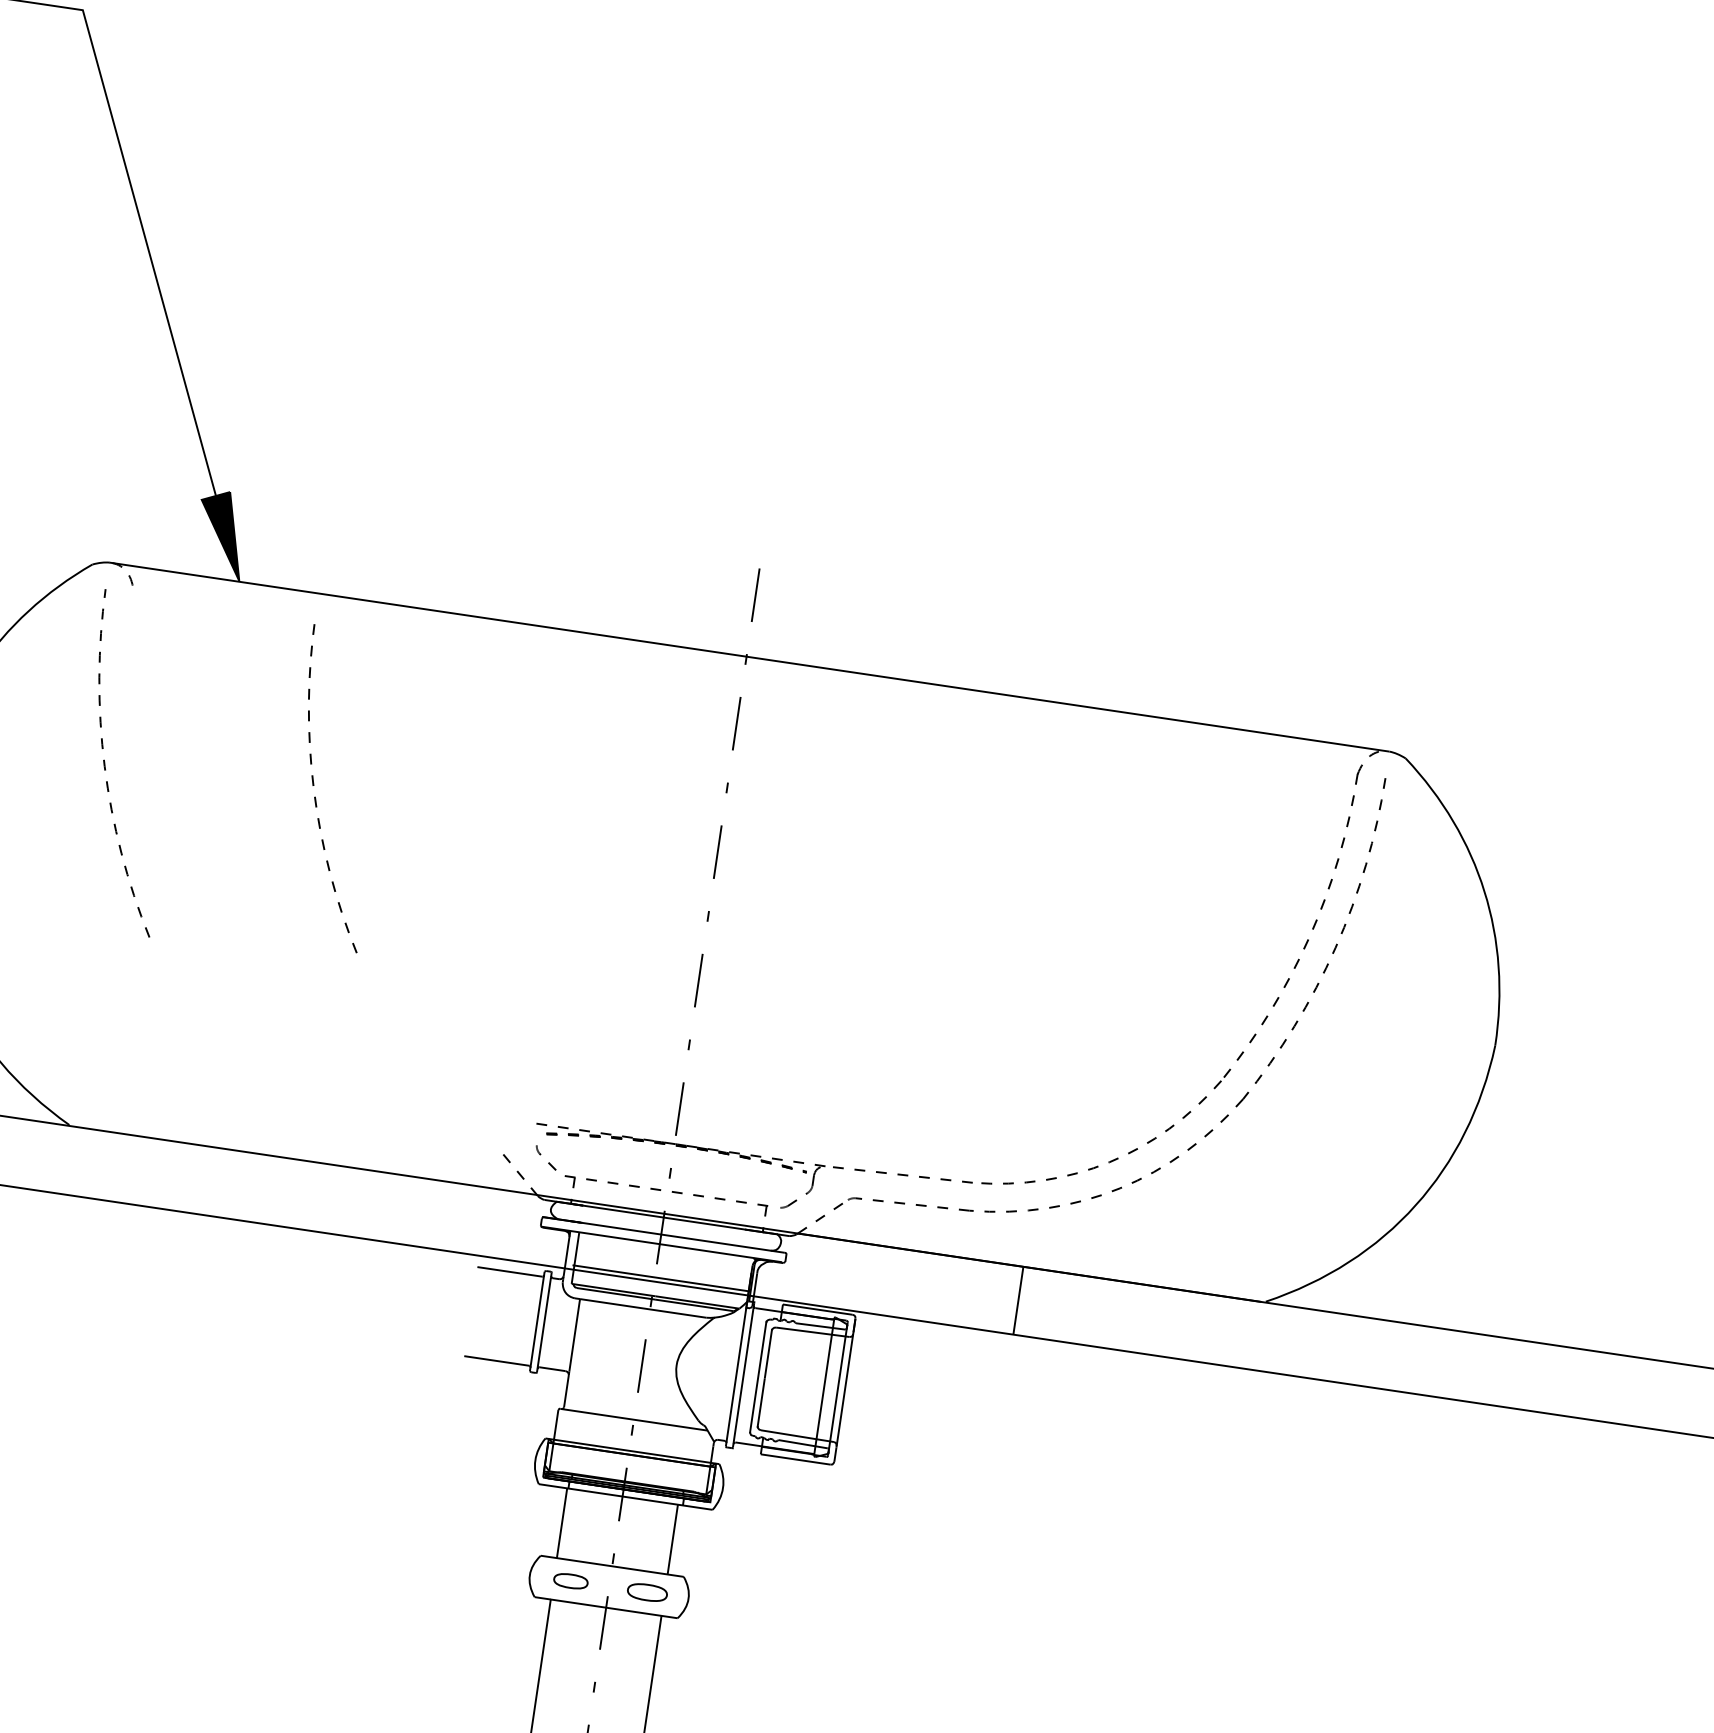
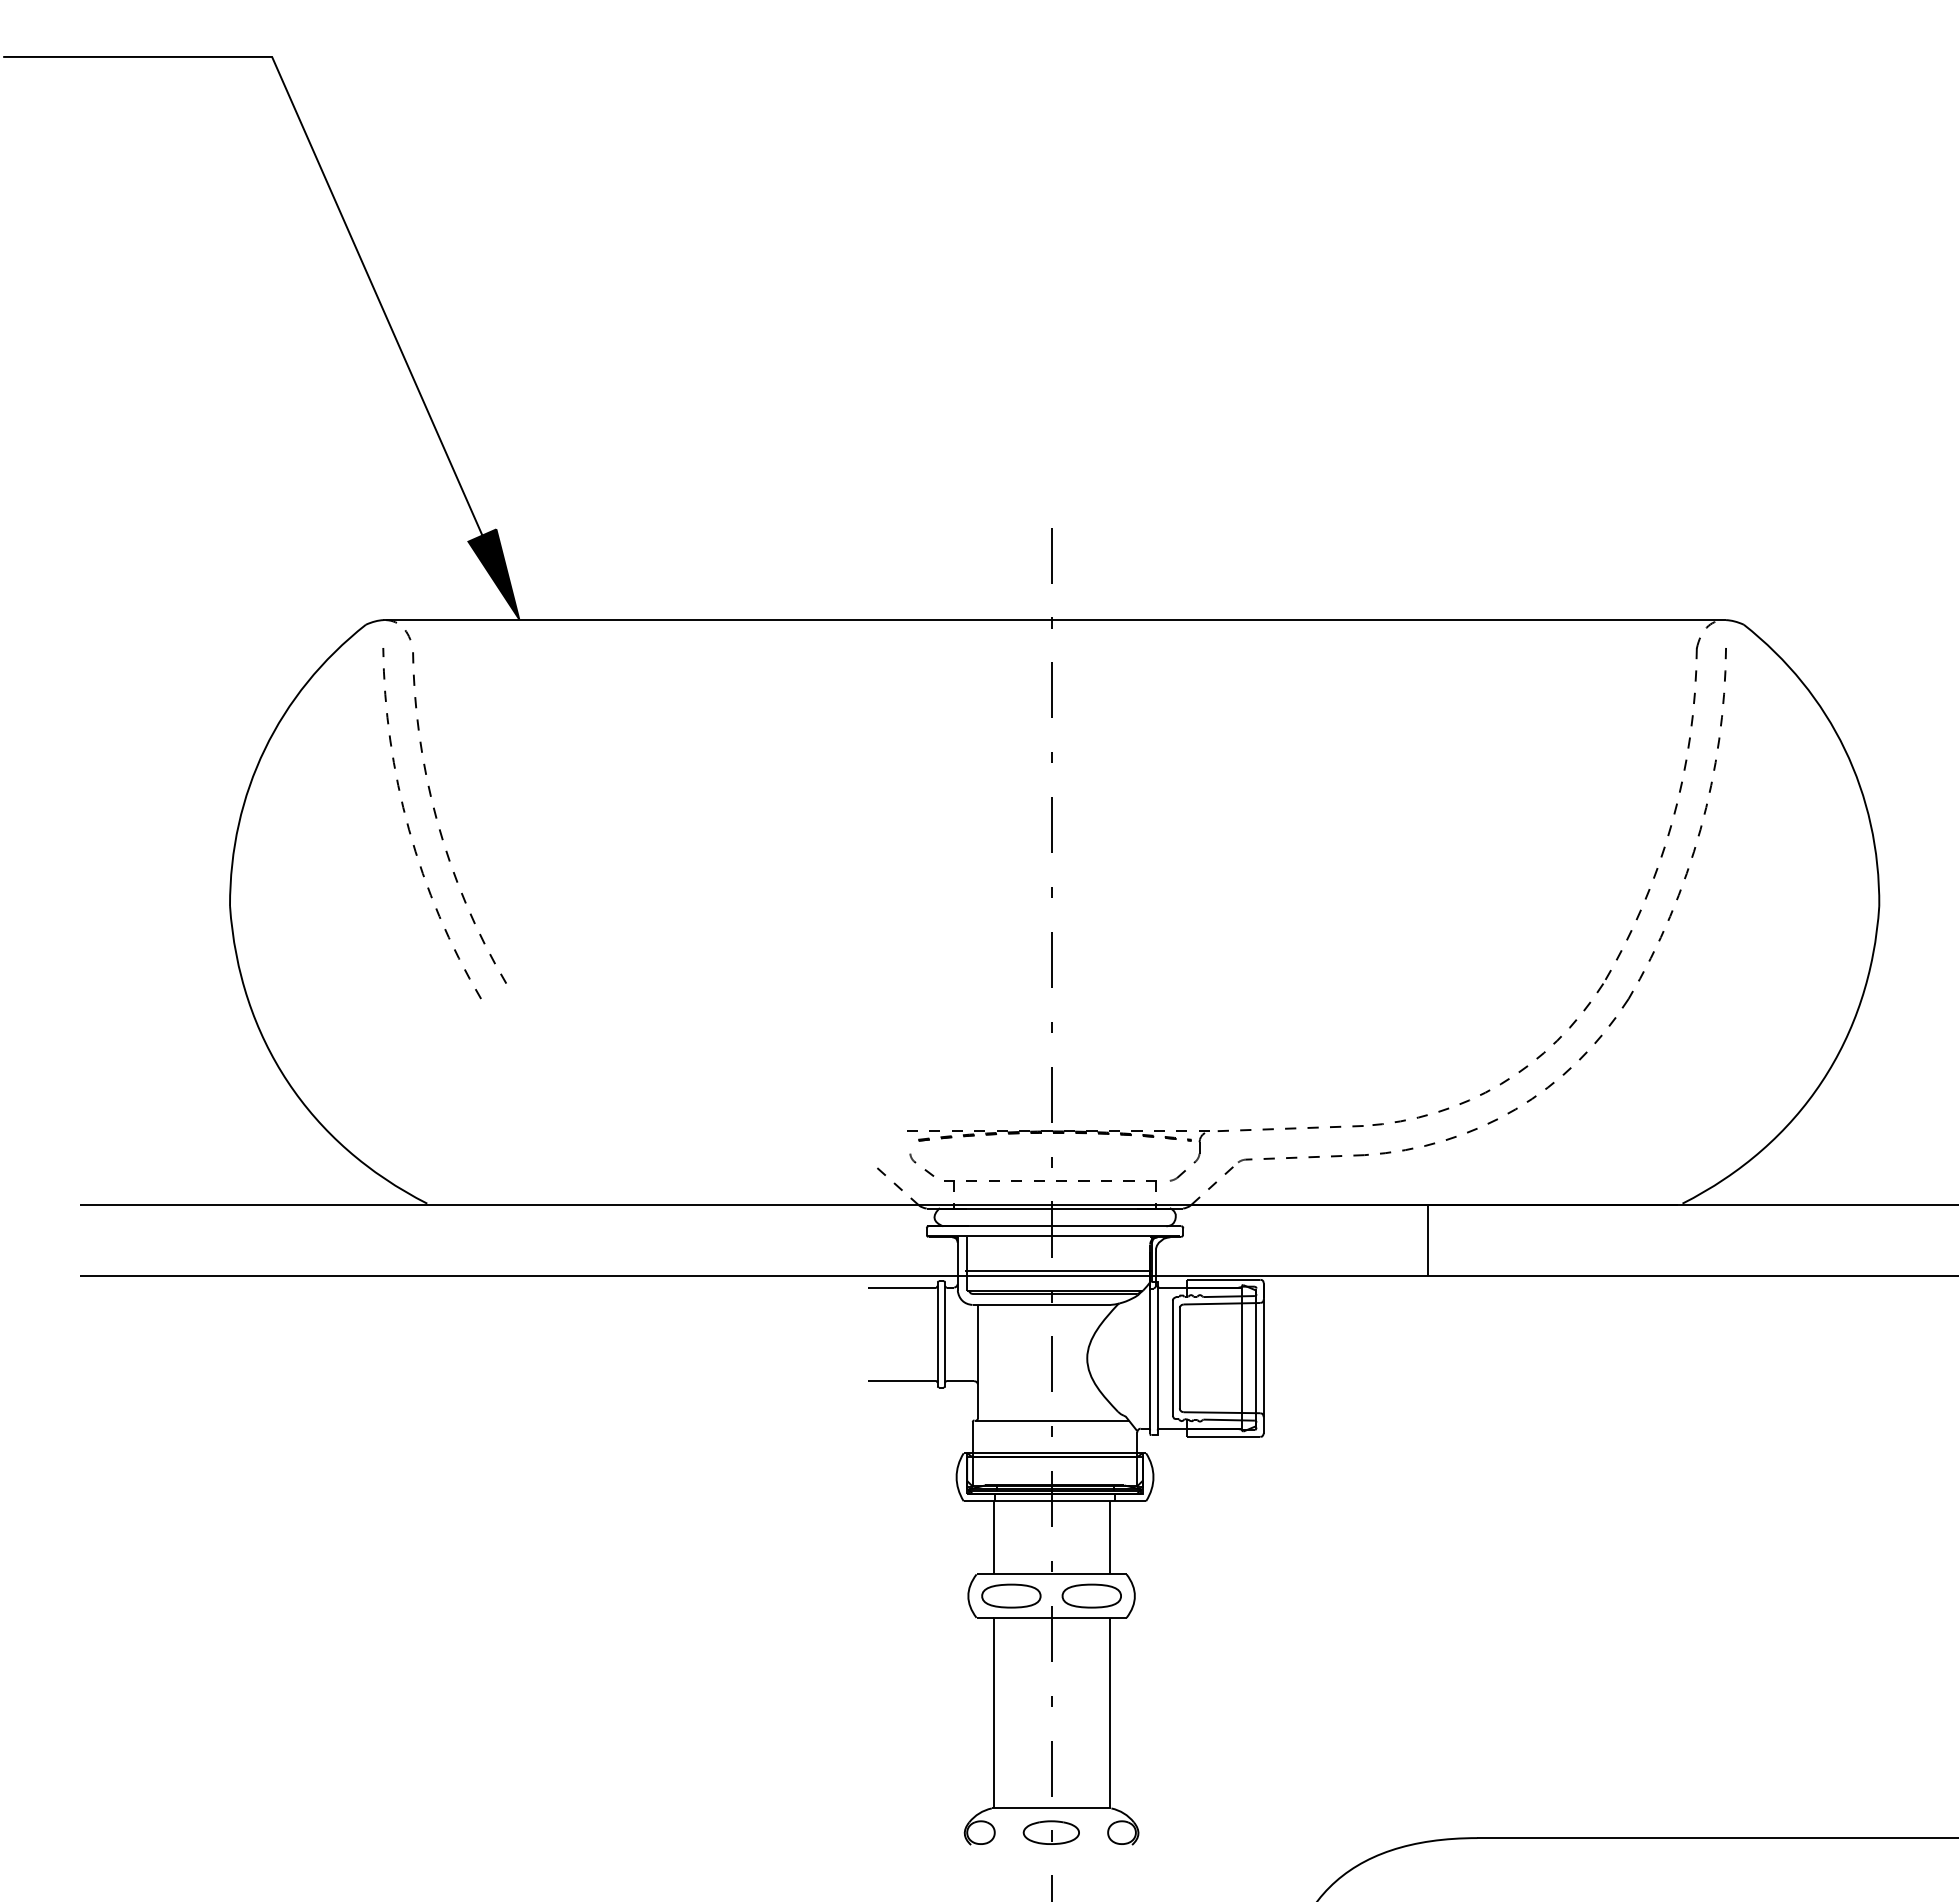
part: (314, 785) -> (437, 817), moved
part: (571, 1580) -> (1011, 1595), size x1.67
part: (647, 1592) -> (1091, 1595), size x1.43

